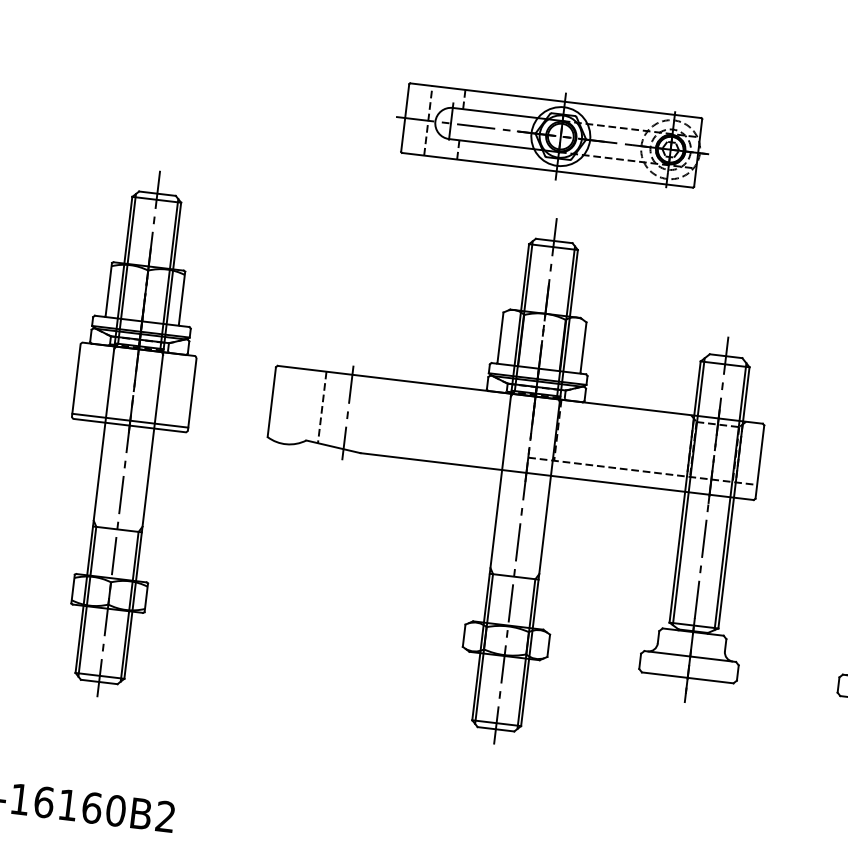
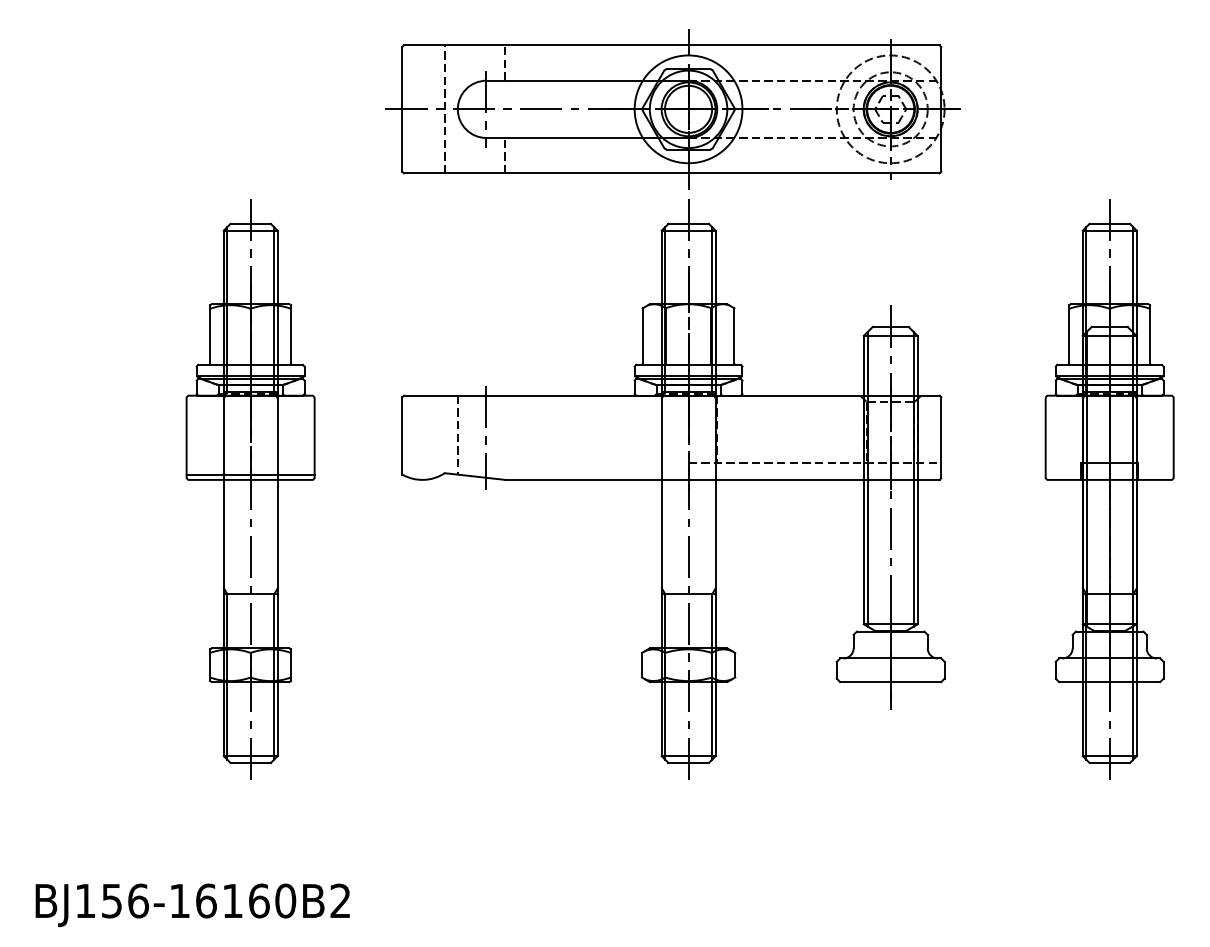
part: (551, 135) -> (672, 109), size x1.67

